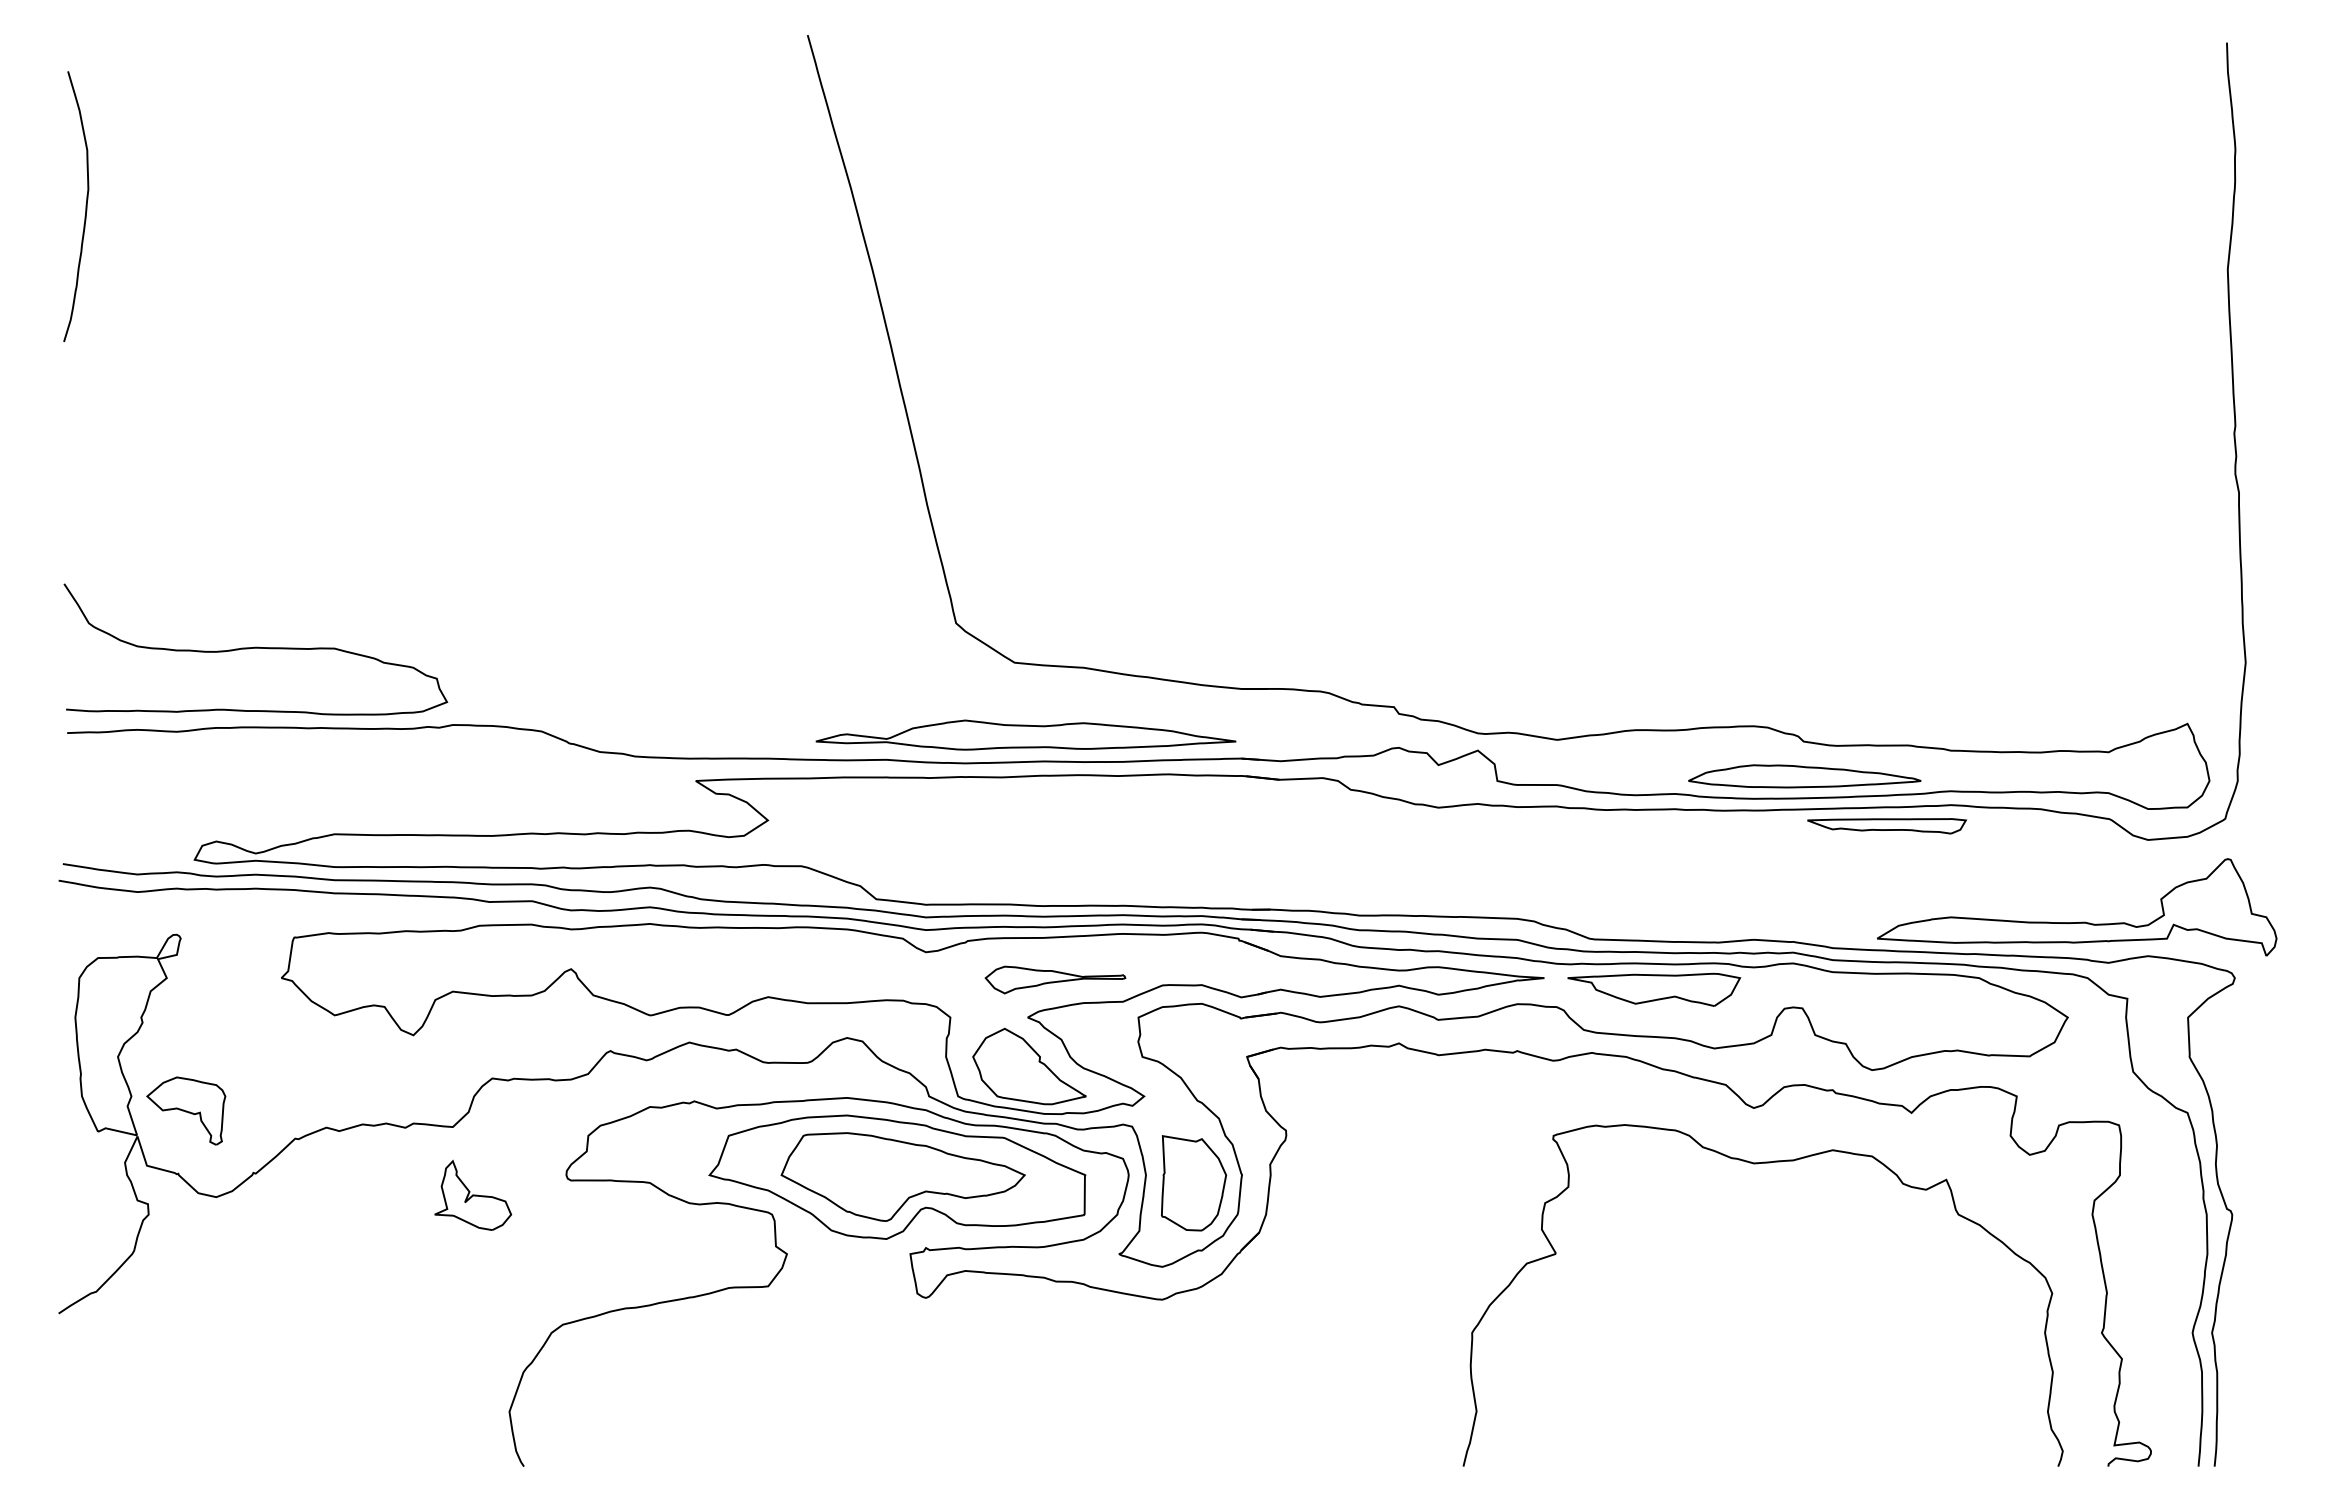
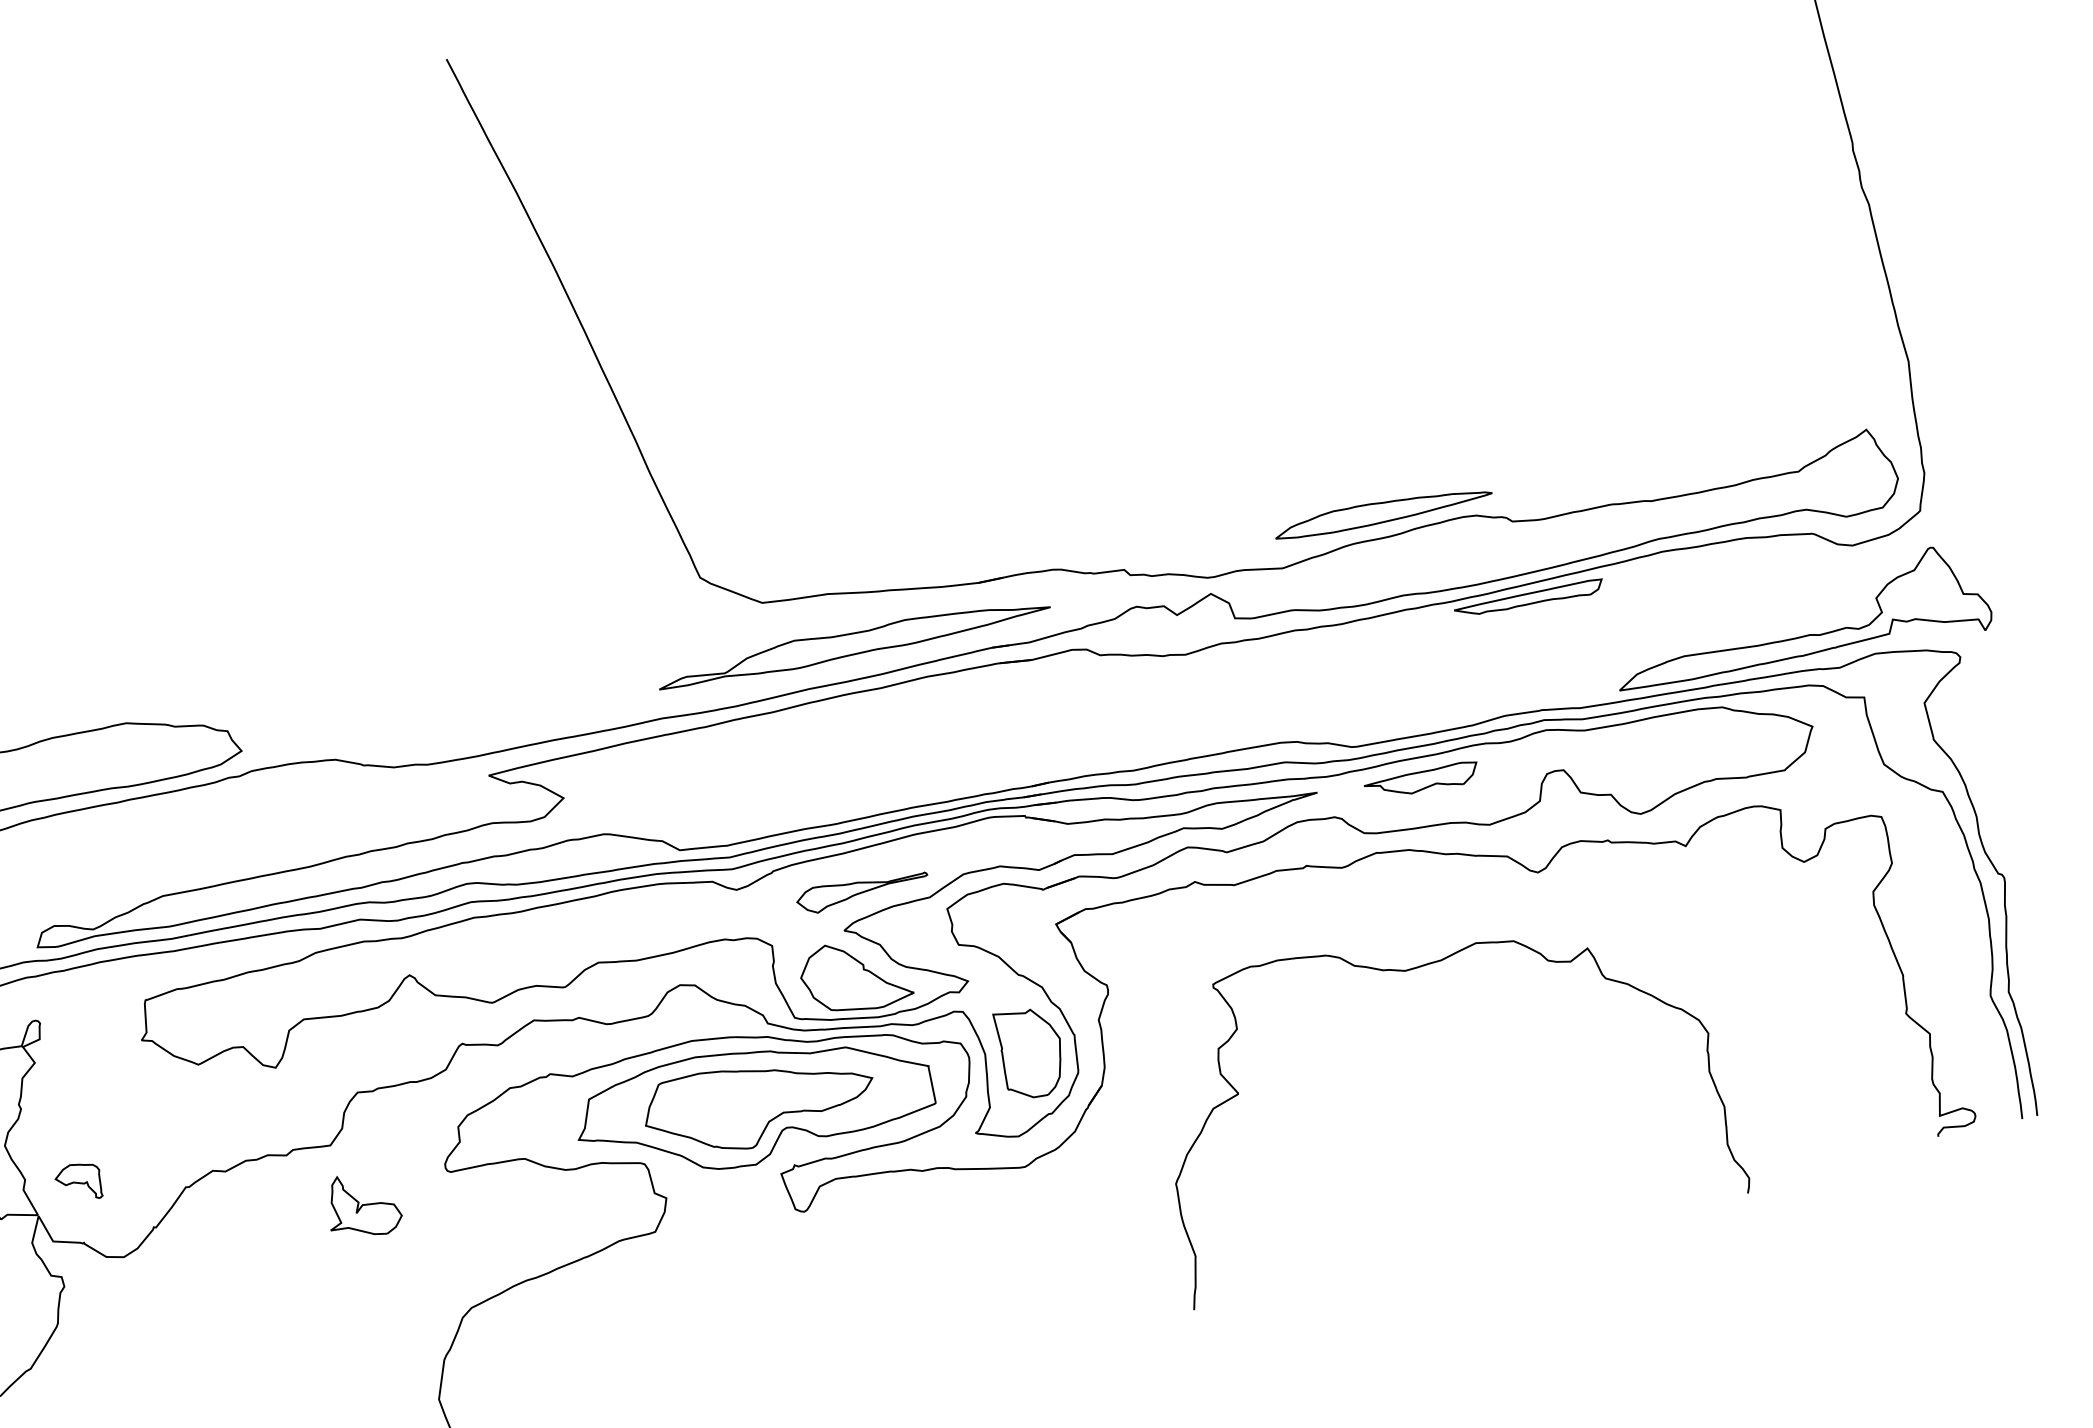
part: (1025, 734) -> (853, 641), moved
part: (1804, 776) -> (1382, 511), moved
part: (1887, 826) -> (1529, 600), moved
part: (1654, 989) -> (1422, 781), size x0.7
part: (186, 1110) -> (79, 1182), size x0.6
curve: (1757, 1164) -> (1408, 971), moved

